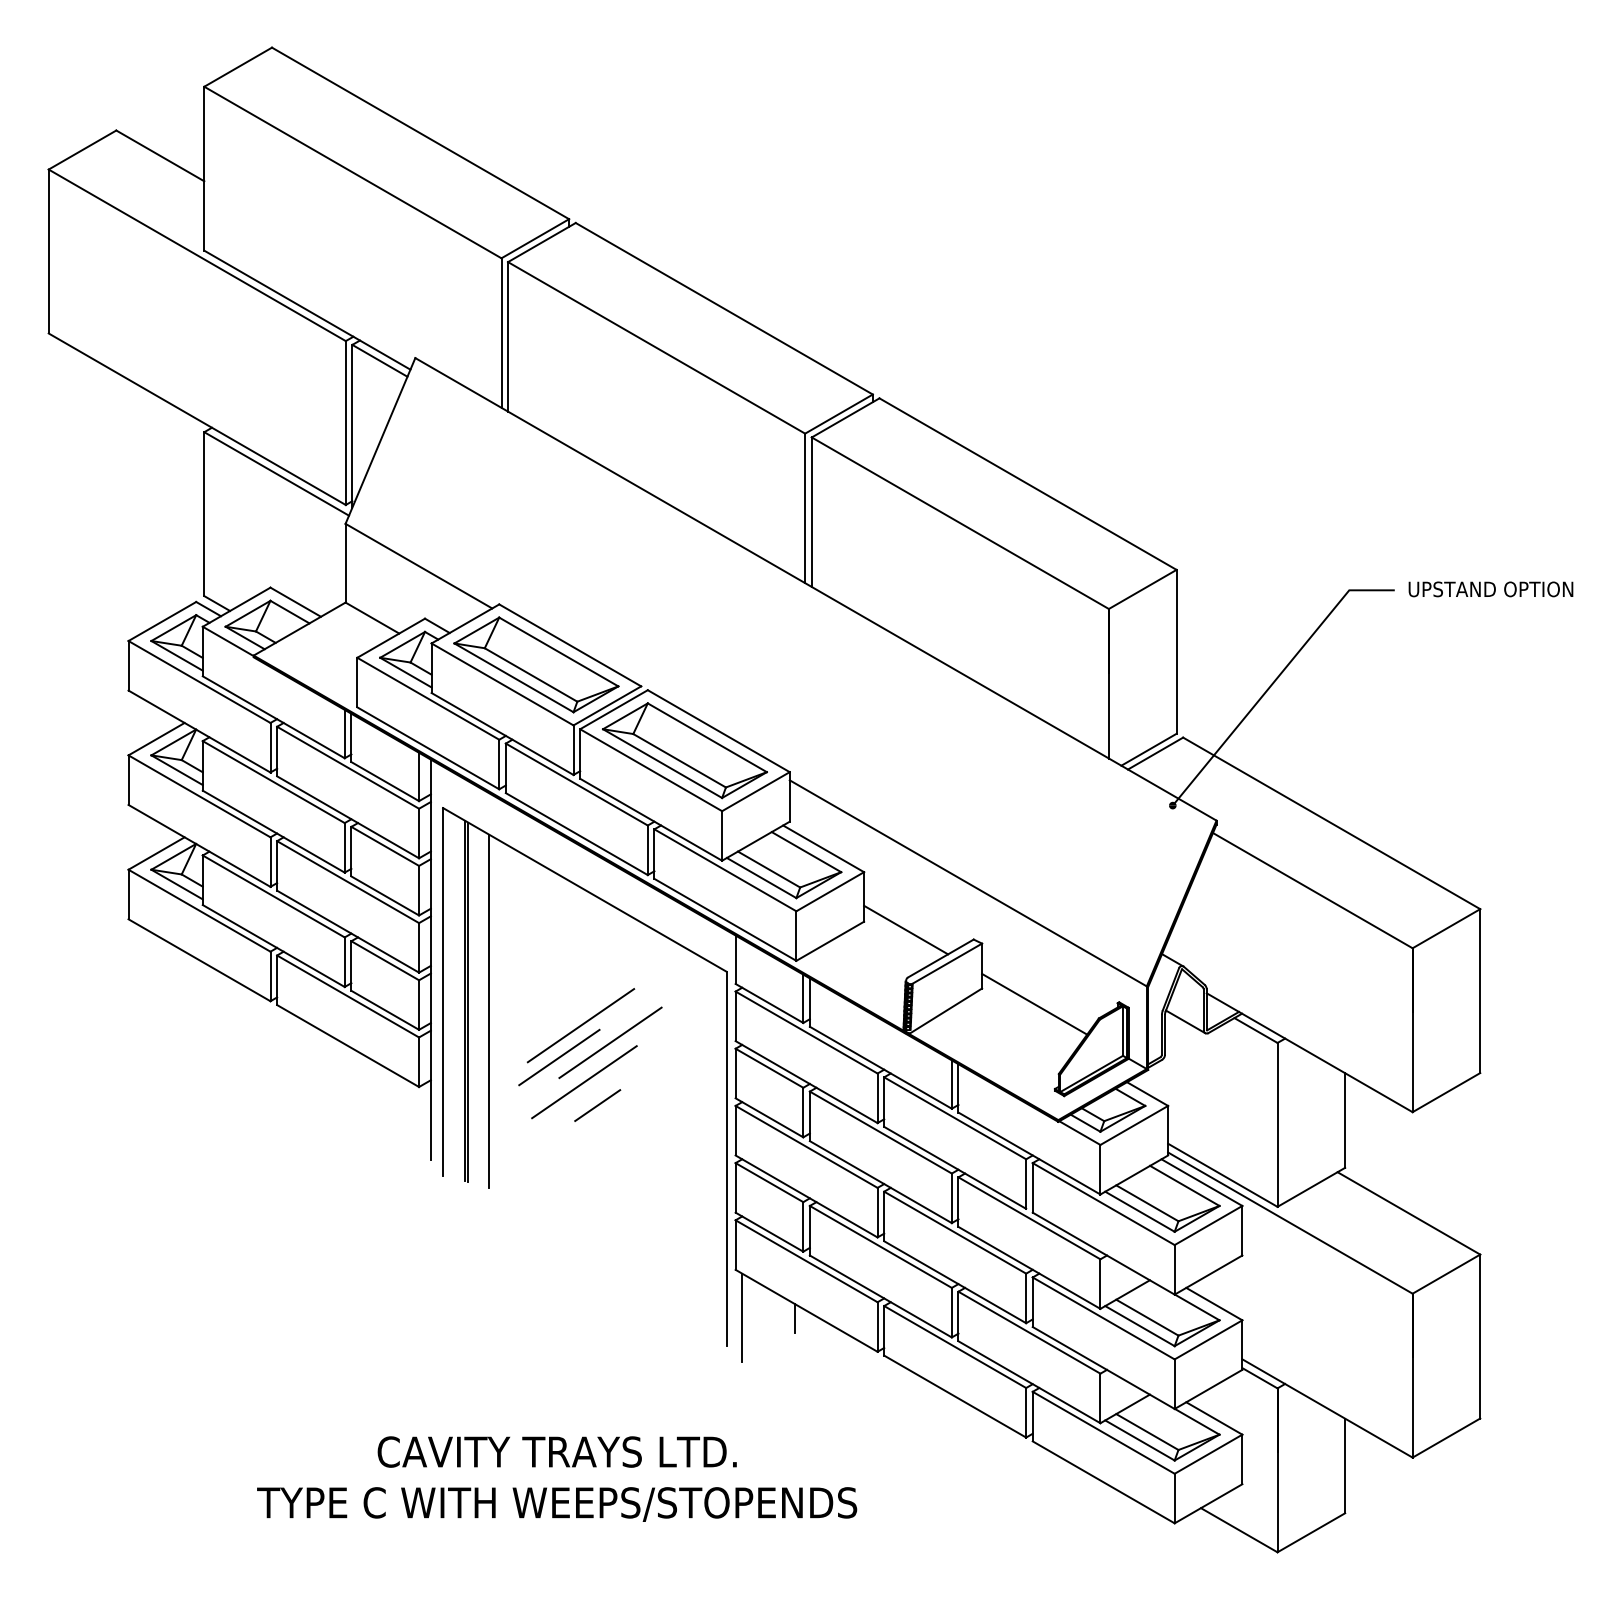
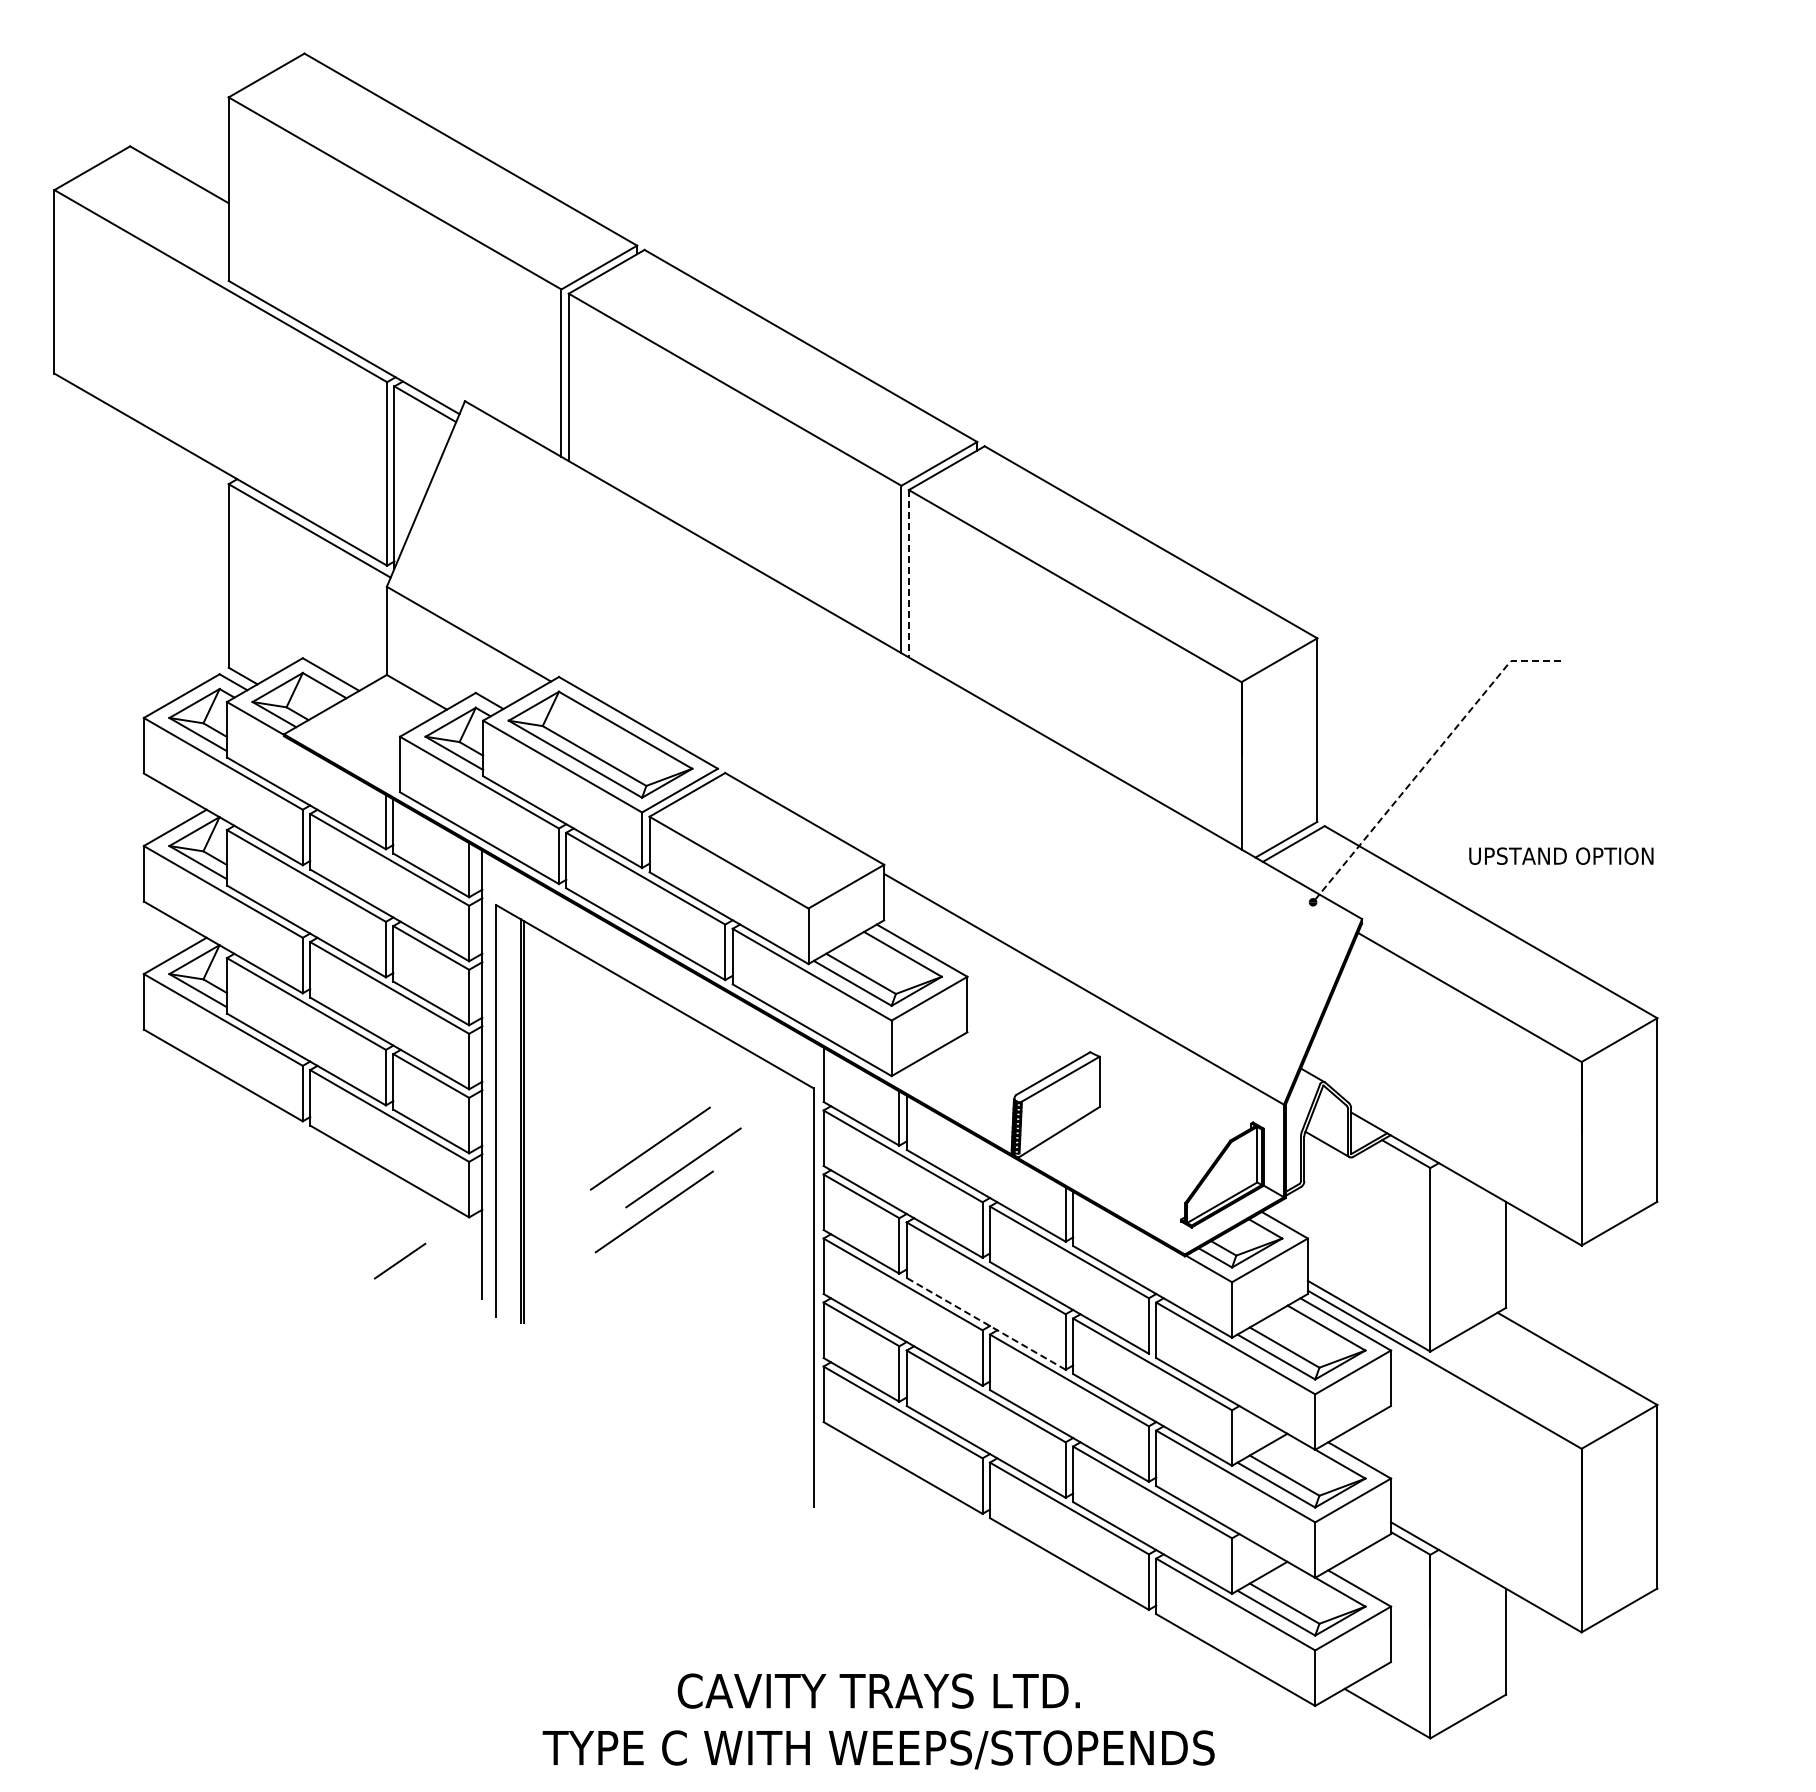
line: (811, 511) -> (908, 573), solid -> dashed
text: (1491, 588) -> (1561, 855), moved
line: (1276, 678) -> (1429, 760), solid -> dashed
part: (684, 750) -> (766, 840), removed
line: (906, 929) -> (1014, 1041), removed
line: (1034, 1004) -> (1158, 1124), removed
line: (489, 1011) -> (547, 1132), removed
line: (559, 1057) -> (626, 1184), removed
line: (597, 1104) -> (400, 1260), moved
line: (881, 1181) -> (986, 1323), solid -> dashed
line: (742, 1317) -> (831, 1475), removed
line: (795, 1318) -> (890, 1476), removed
text: (556, 1479) -> (878, 1721), moved

